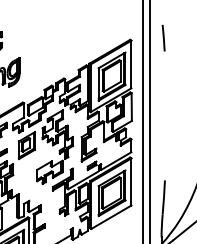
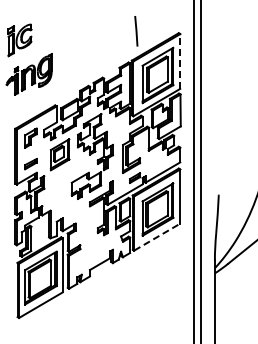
line: (163, 38) -> (136, 31), moved
line: (131, 64) -> (180, 61), solid -> dashed
line: (111, 217) -> (157, 237), solid -> dashed

